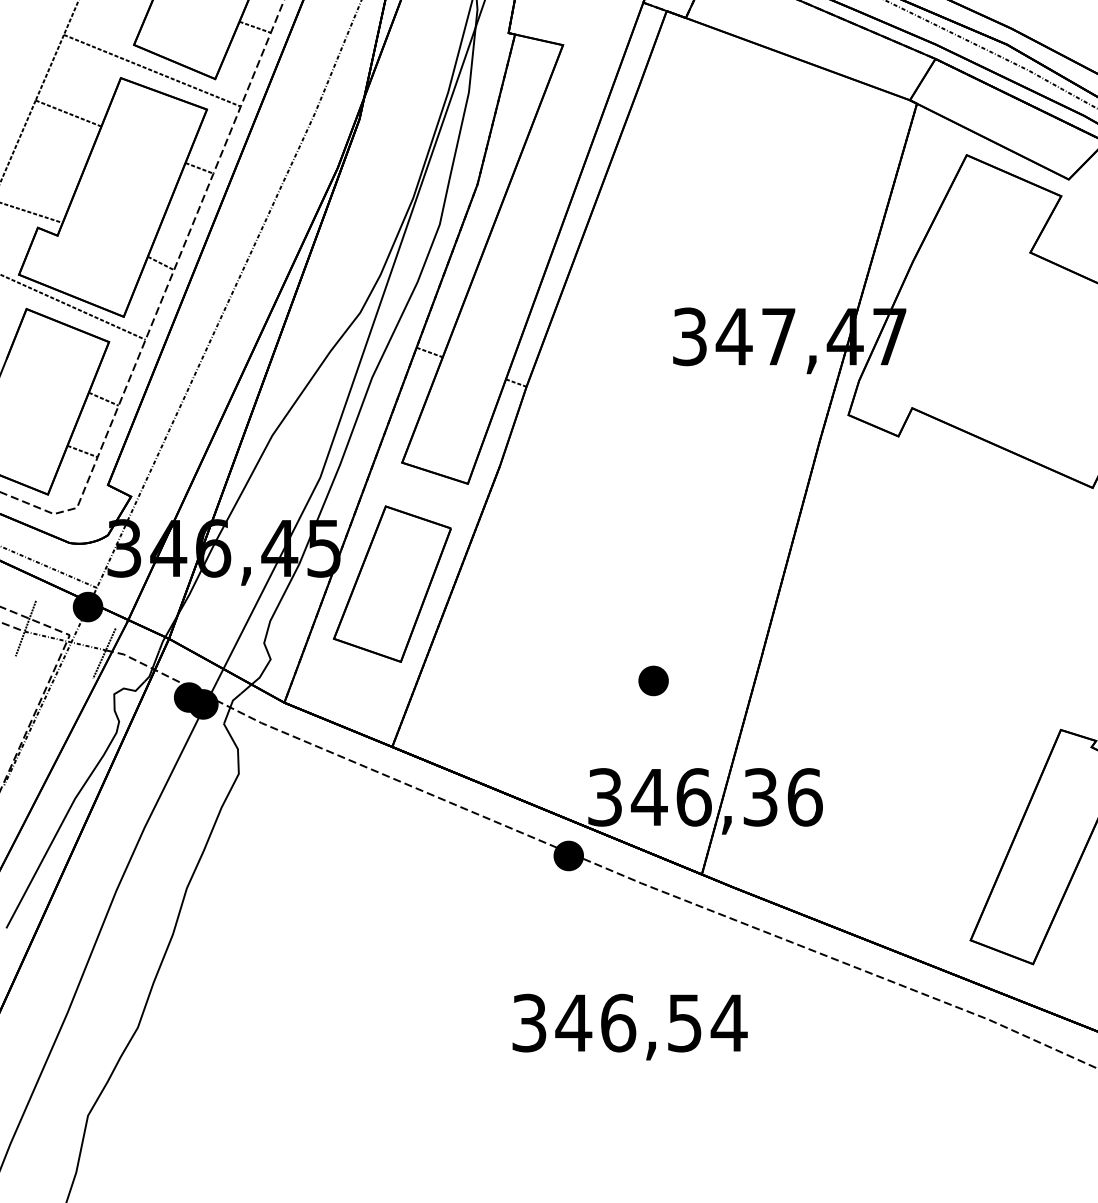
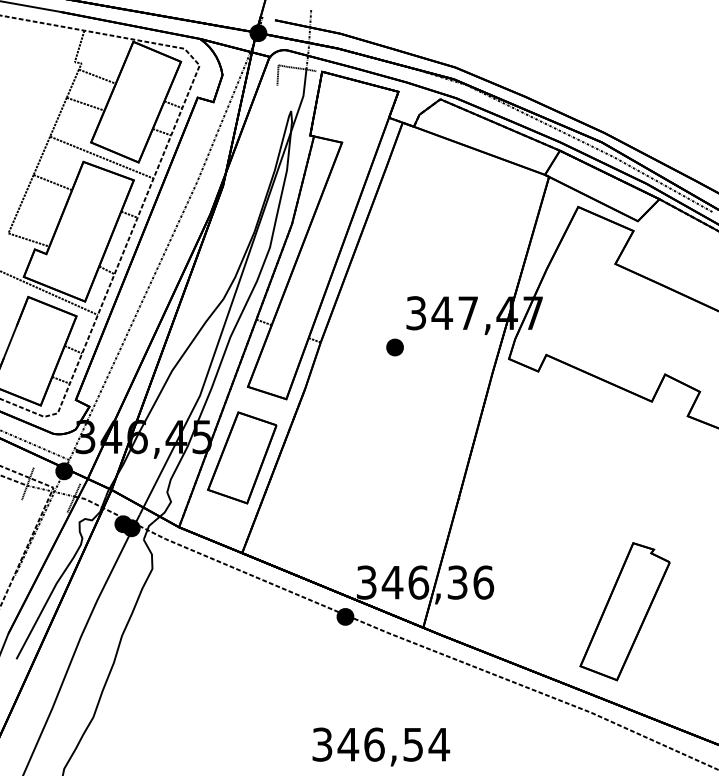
part: (652, 680) -> (394, 347), moved
text: (630, 1026) -> (381, 746), moved

